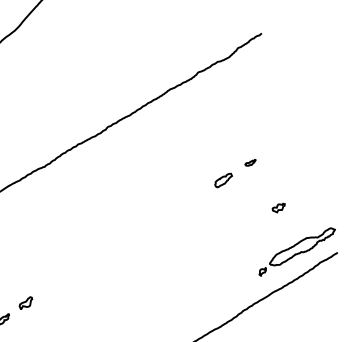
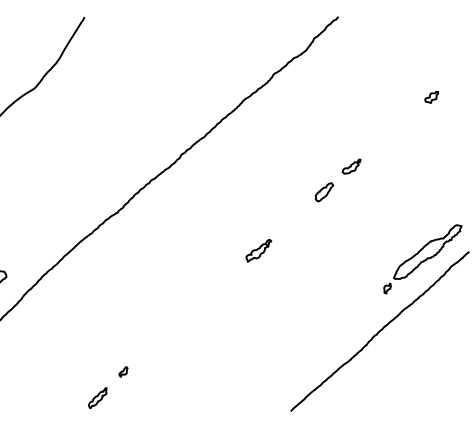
part: (250, 162) -> (351, 166), size x1.67
part: (278, 207) -> (431, 97), moved
part: (158, 220) -> (258, 250), added
part: (25, 302) -> (123, 371), size x0.62

